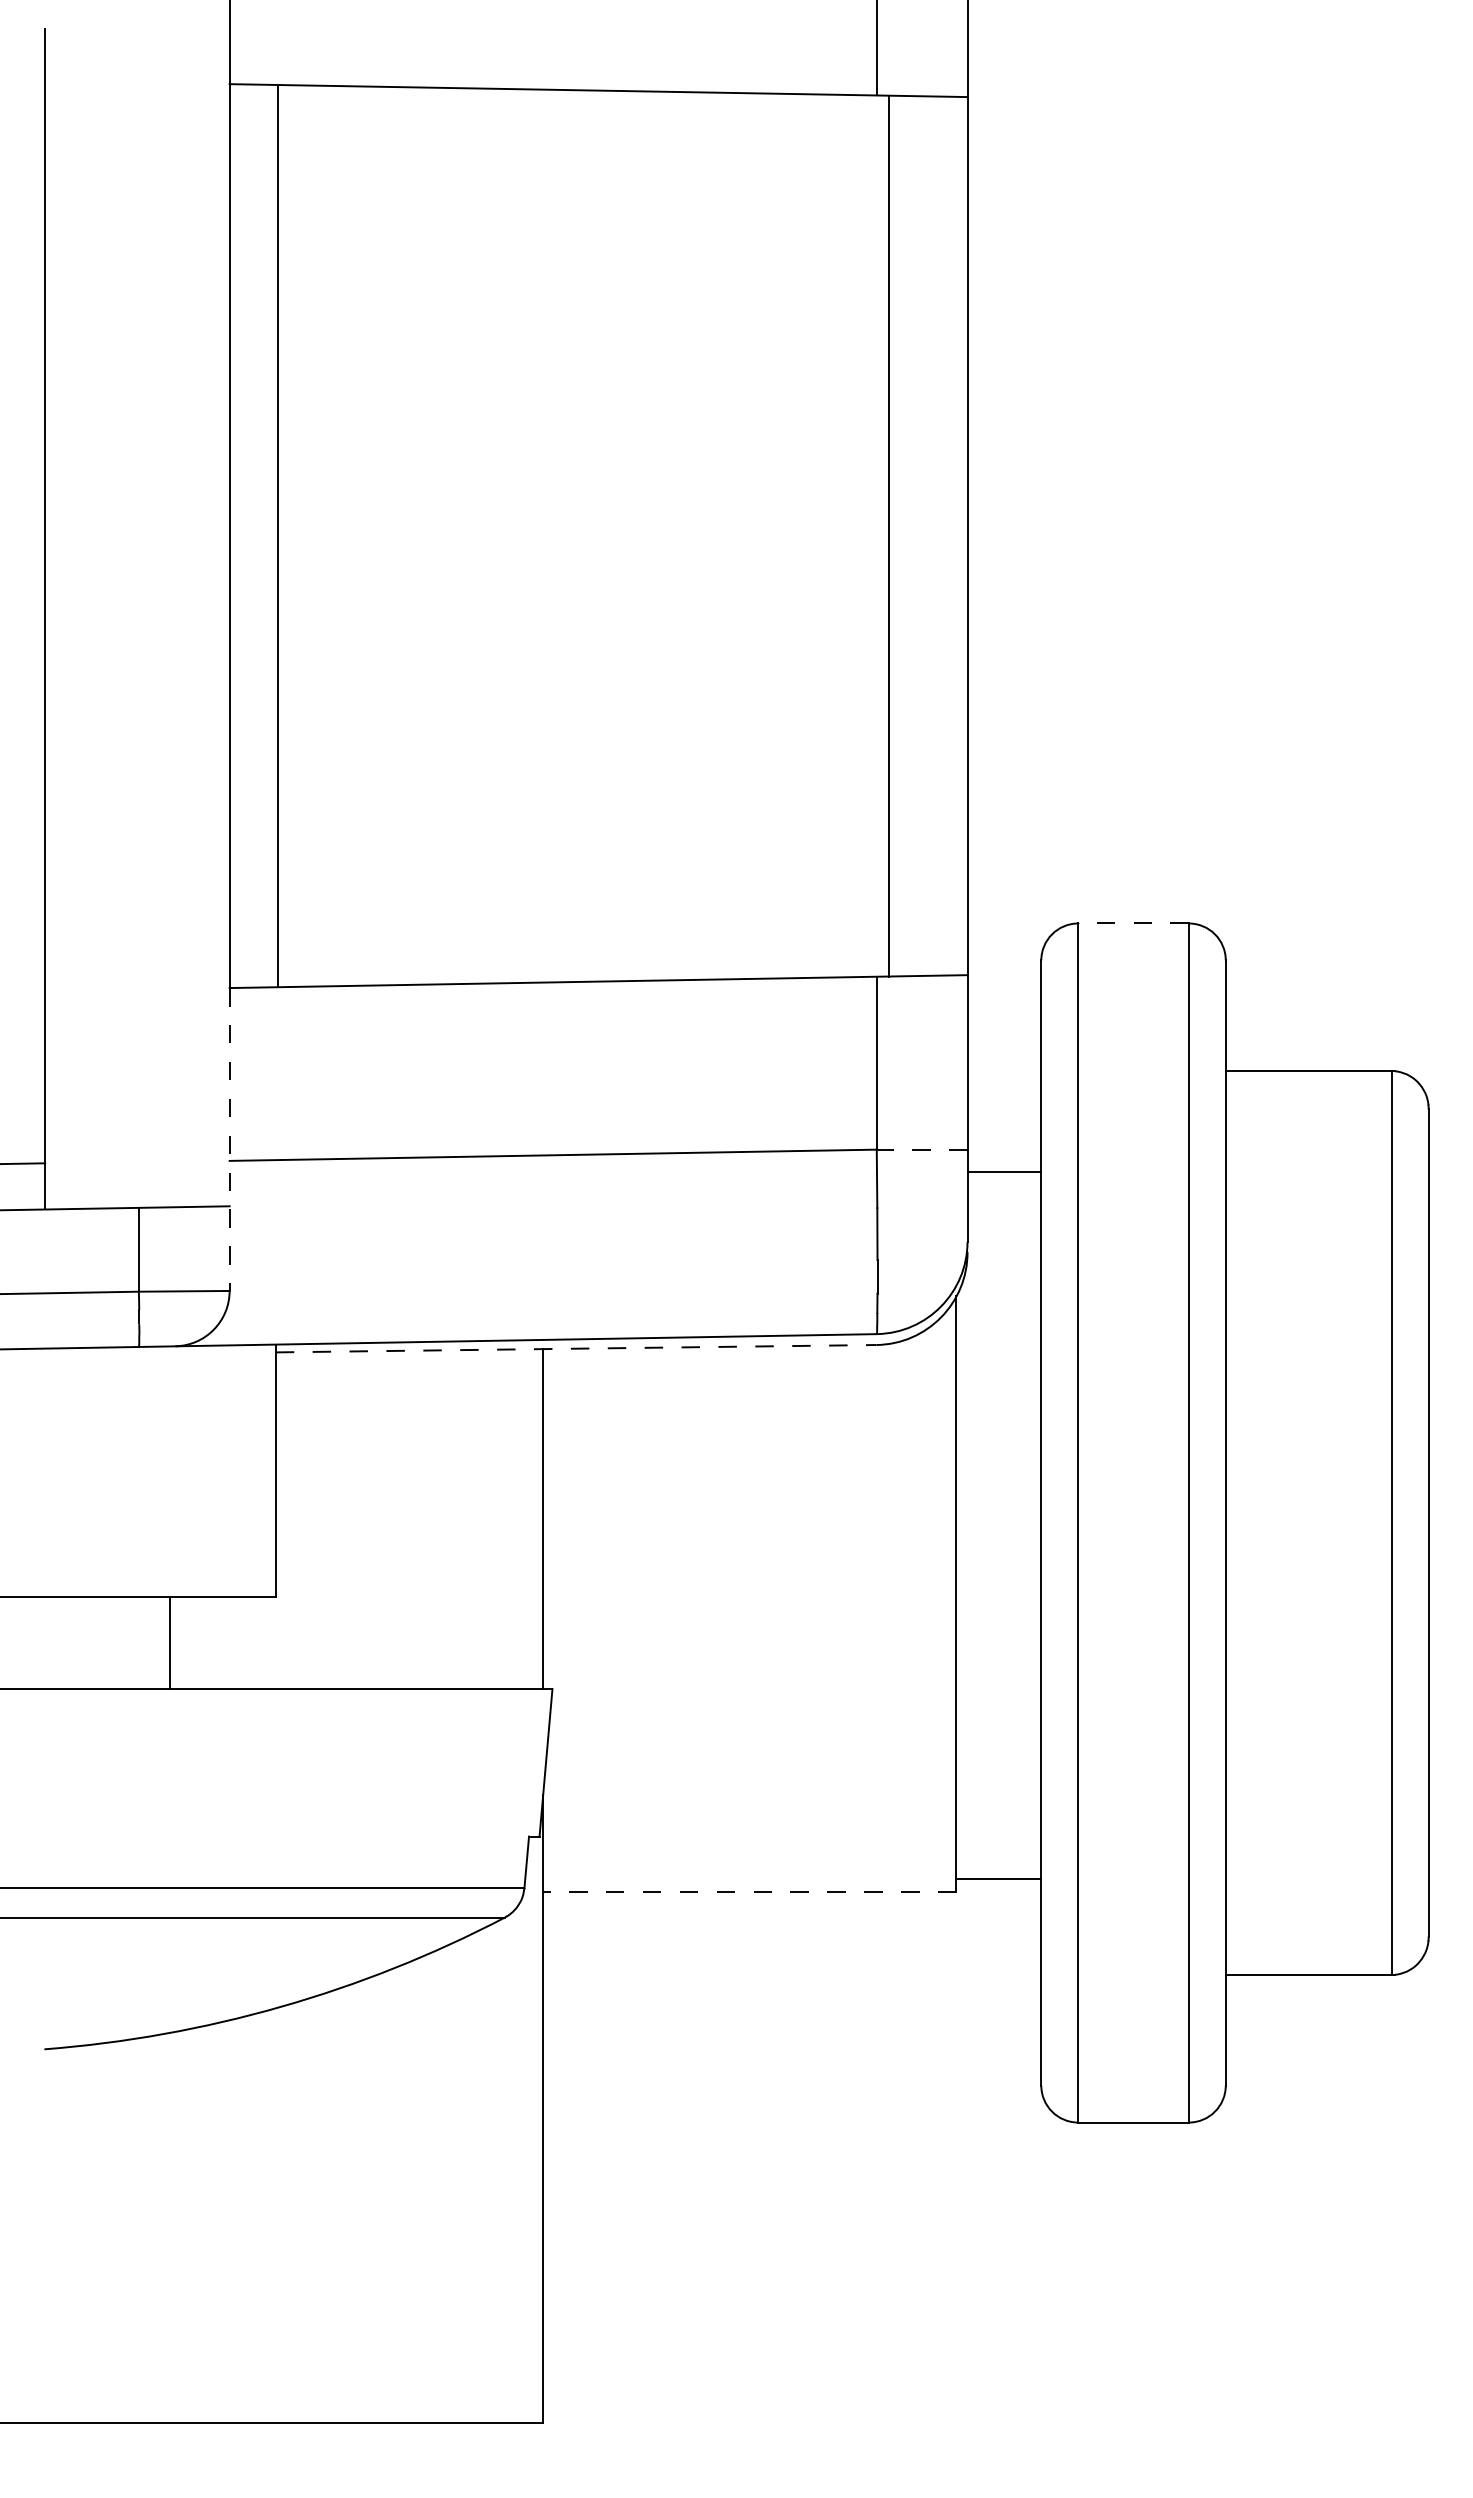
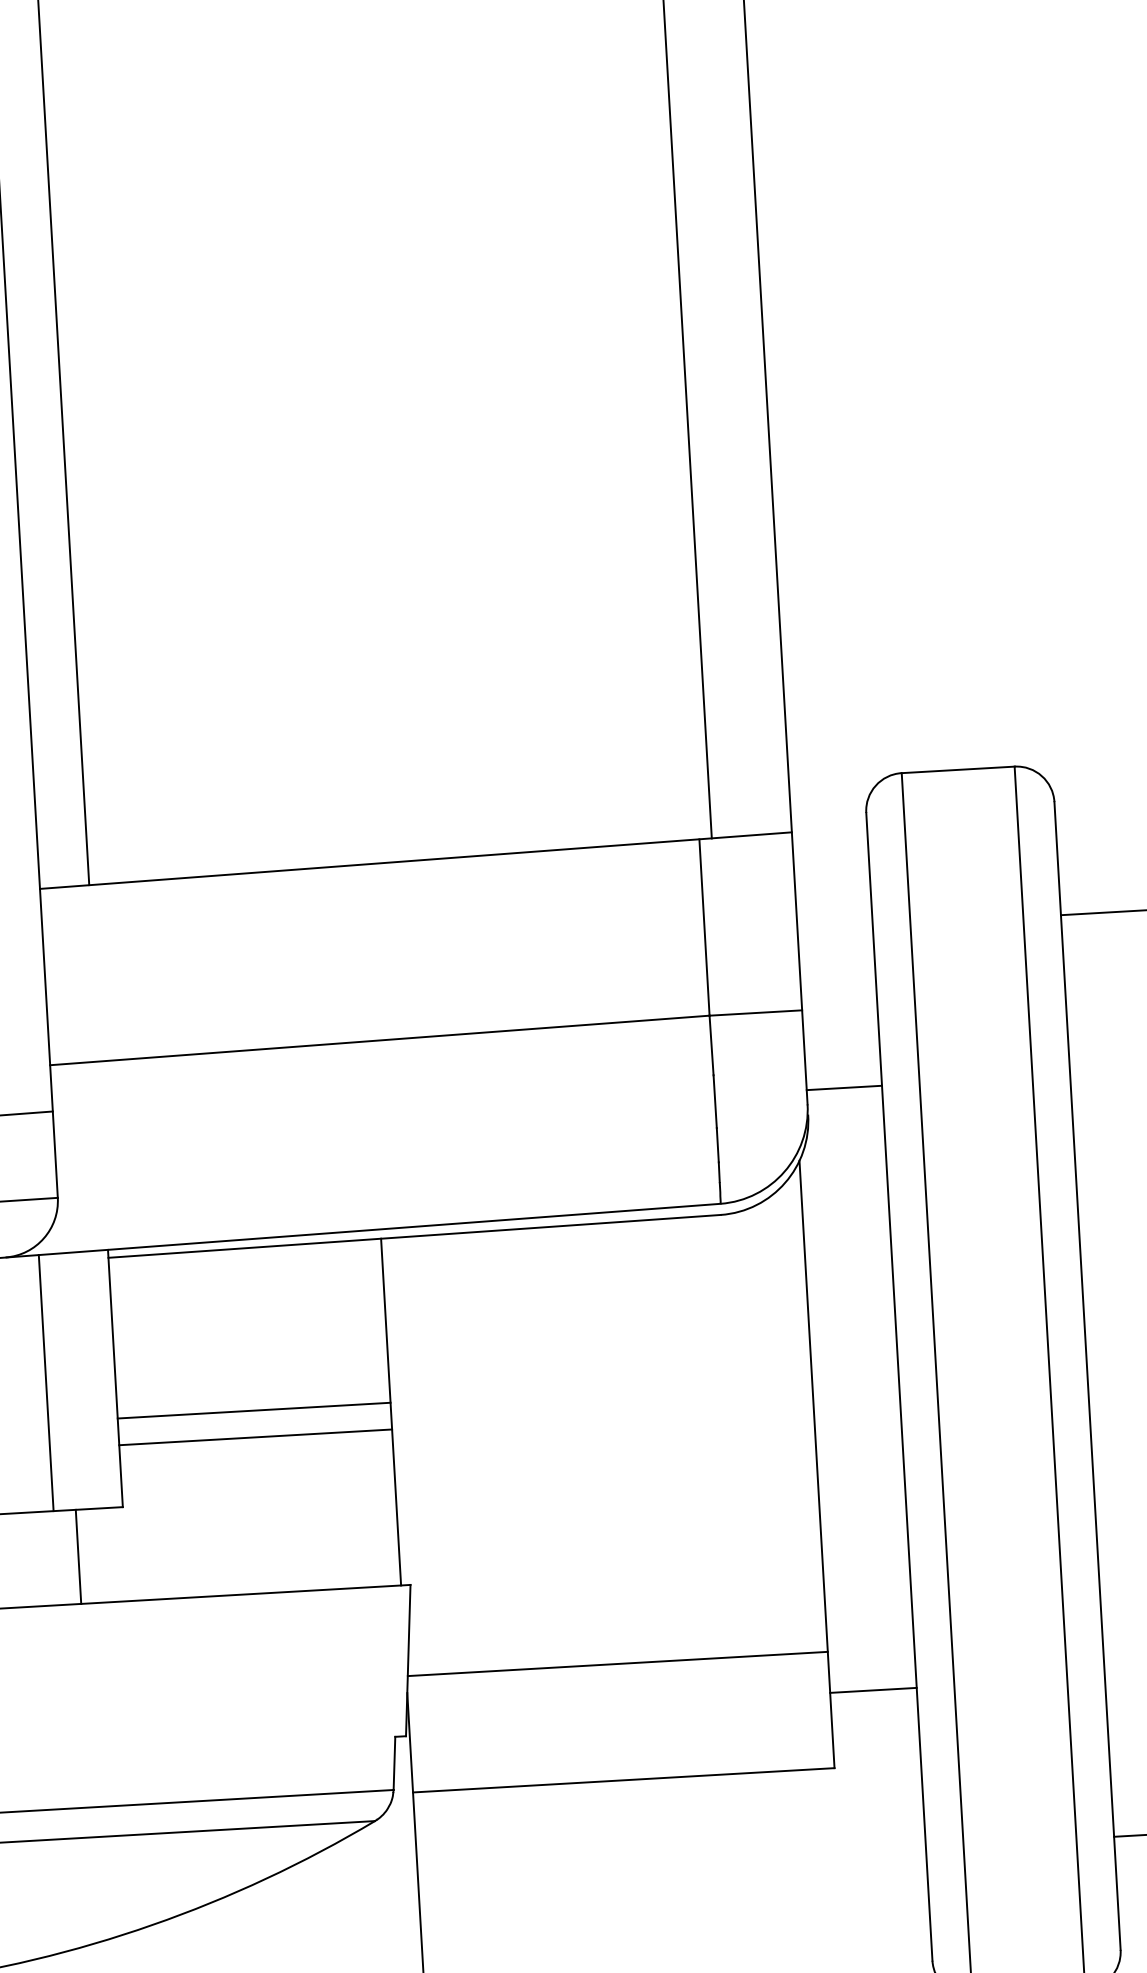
line: (1133, 923) -> (958, 769), dashed -> solid
line: (229, 1140) -> (48, 1044), dashed -> solid
line: (921, 1149) -> (755, 1012), dashed -> solid
line: (1004, 1171) -> (844, 1087), moved
line: (576, 1348) -> (414, 1236), dashed -> solid
line: (207, 1470) -> (45, 1382), added
line: (409, 1509) -> (254, 1410), added
line: (409, 1536) -> (255, 1437), added
line: (169, 1642) -> (78, 1556), moved
line: (750, 1777) -> (617, 1663), added
line: (998, 1879) -> (873, 1690), moved
line: (749, 1891) -> (623, 1779), dashed -> solid

